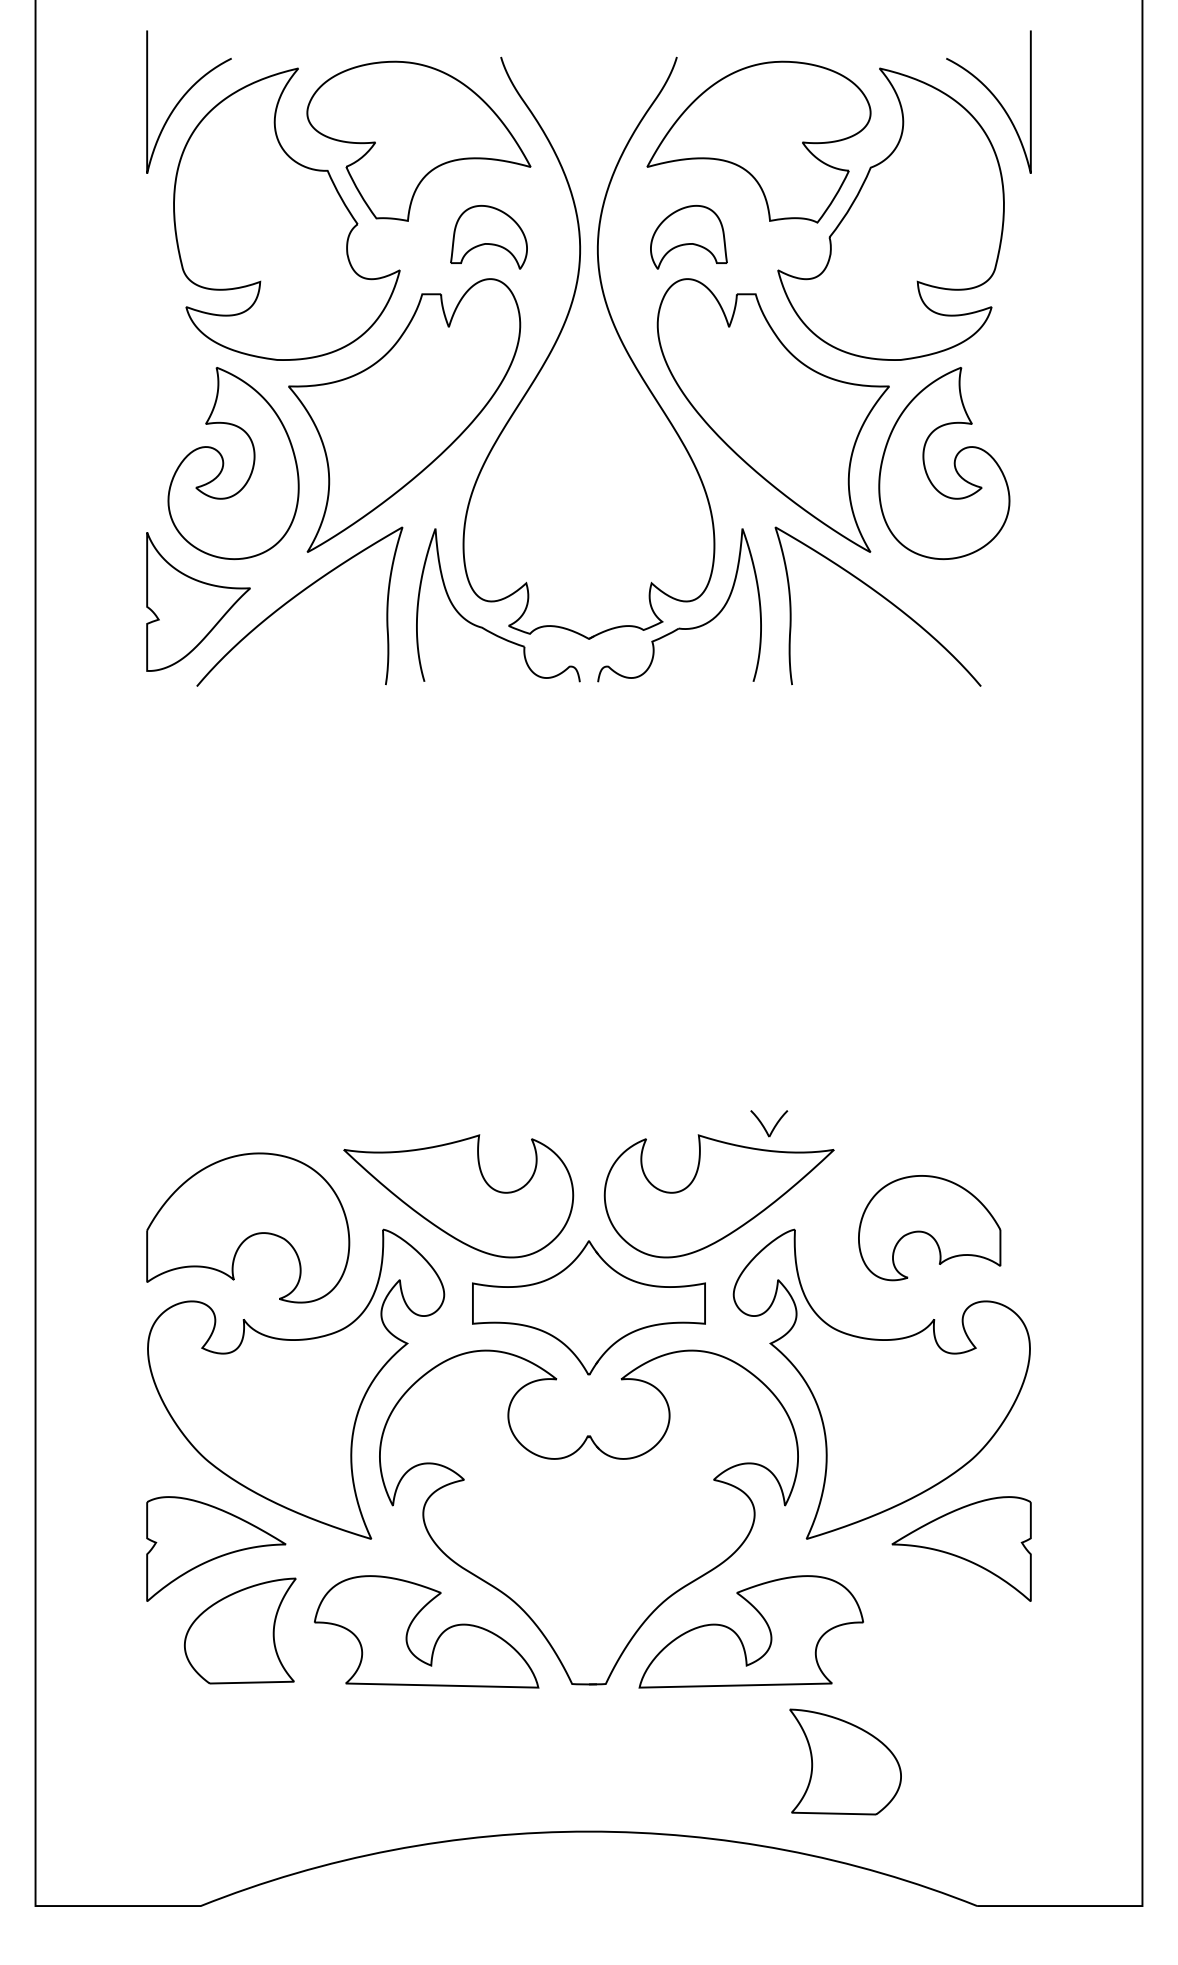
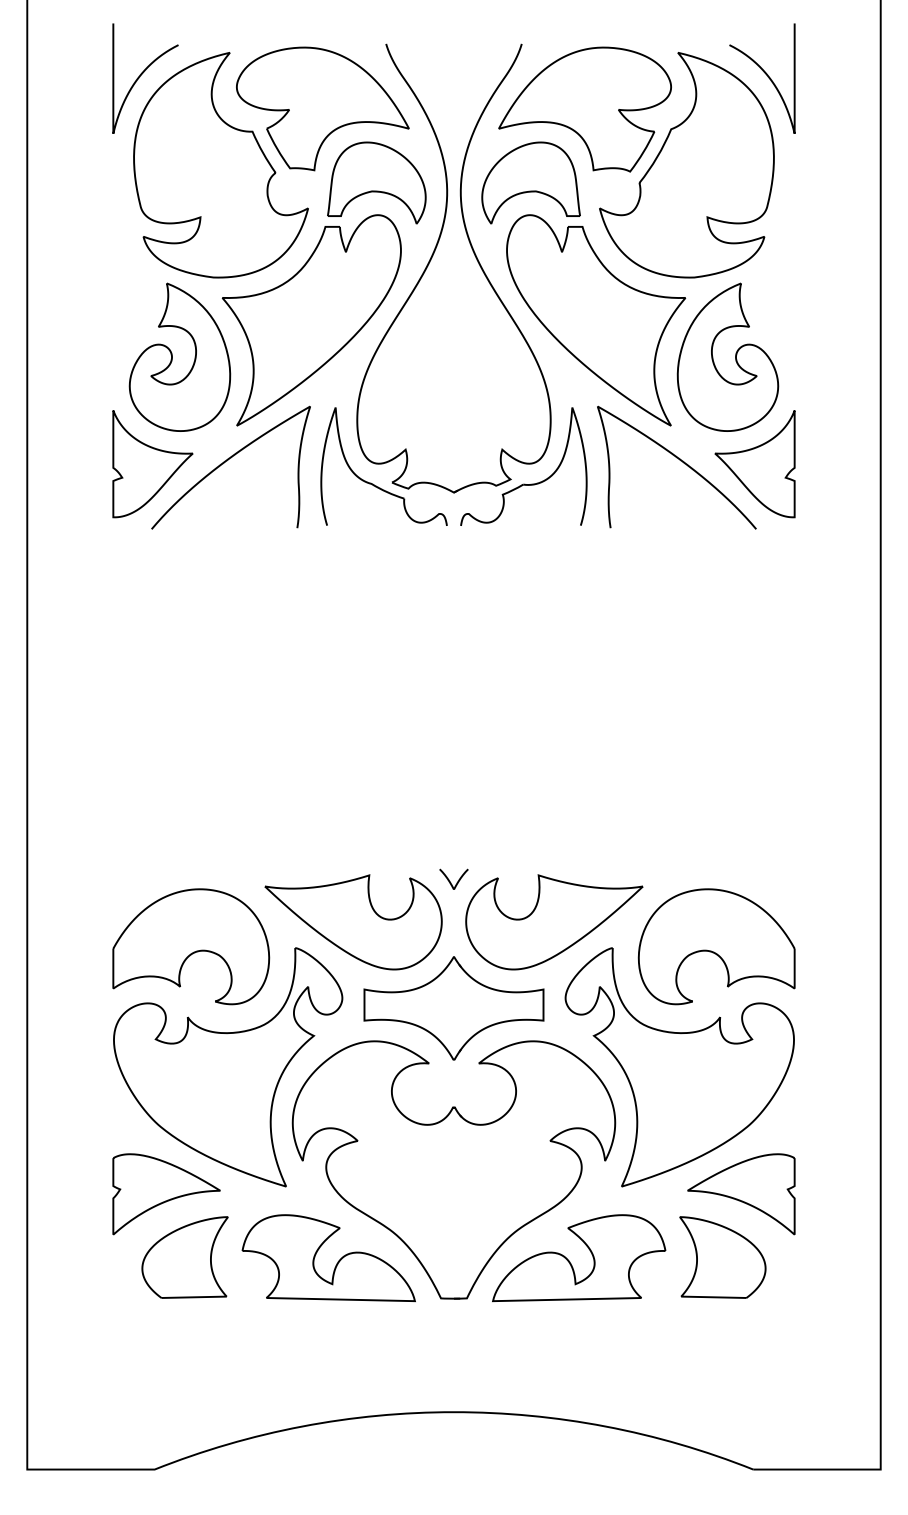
part: (488, 236) -> (376, 182), size x1.67
part: (688, 236) -> (530, 182), size x1.67
part: (978, 602) -> (754, 464), added
part: (768, 1122) -> (453, 878), moved
part: (929, 1227) -> (716, 946), size x1.43
part: (845, 1761) -> (722, 1257), moved

